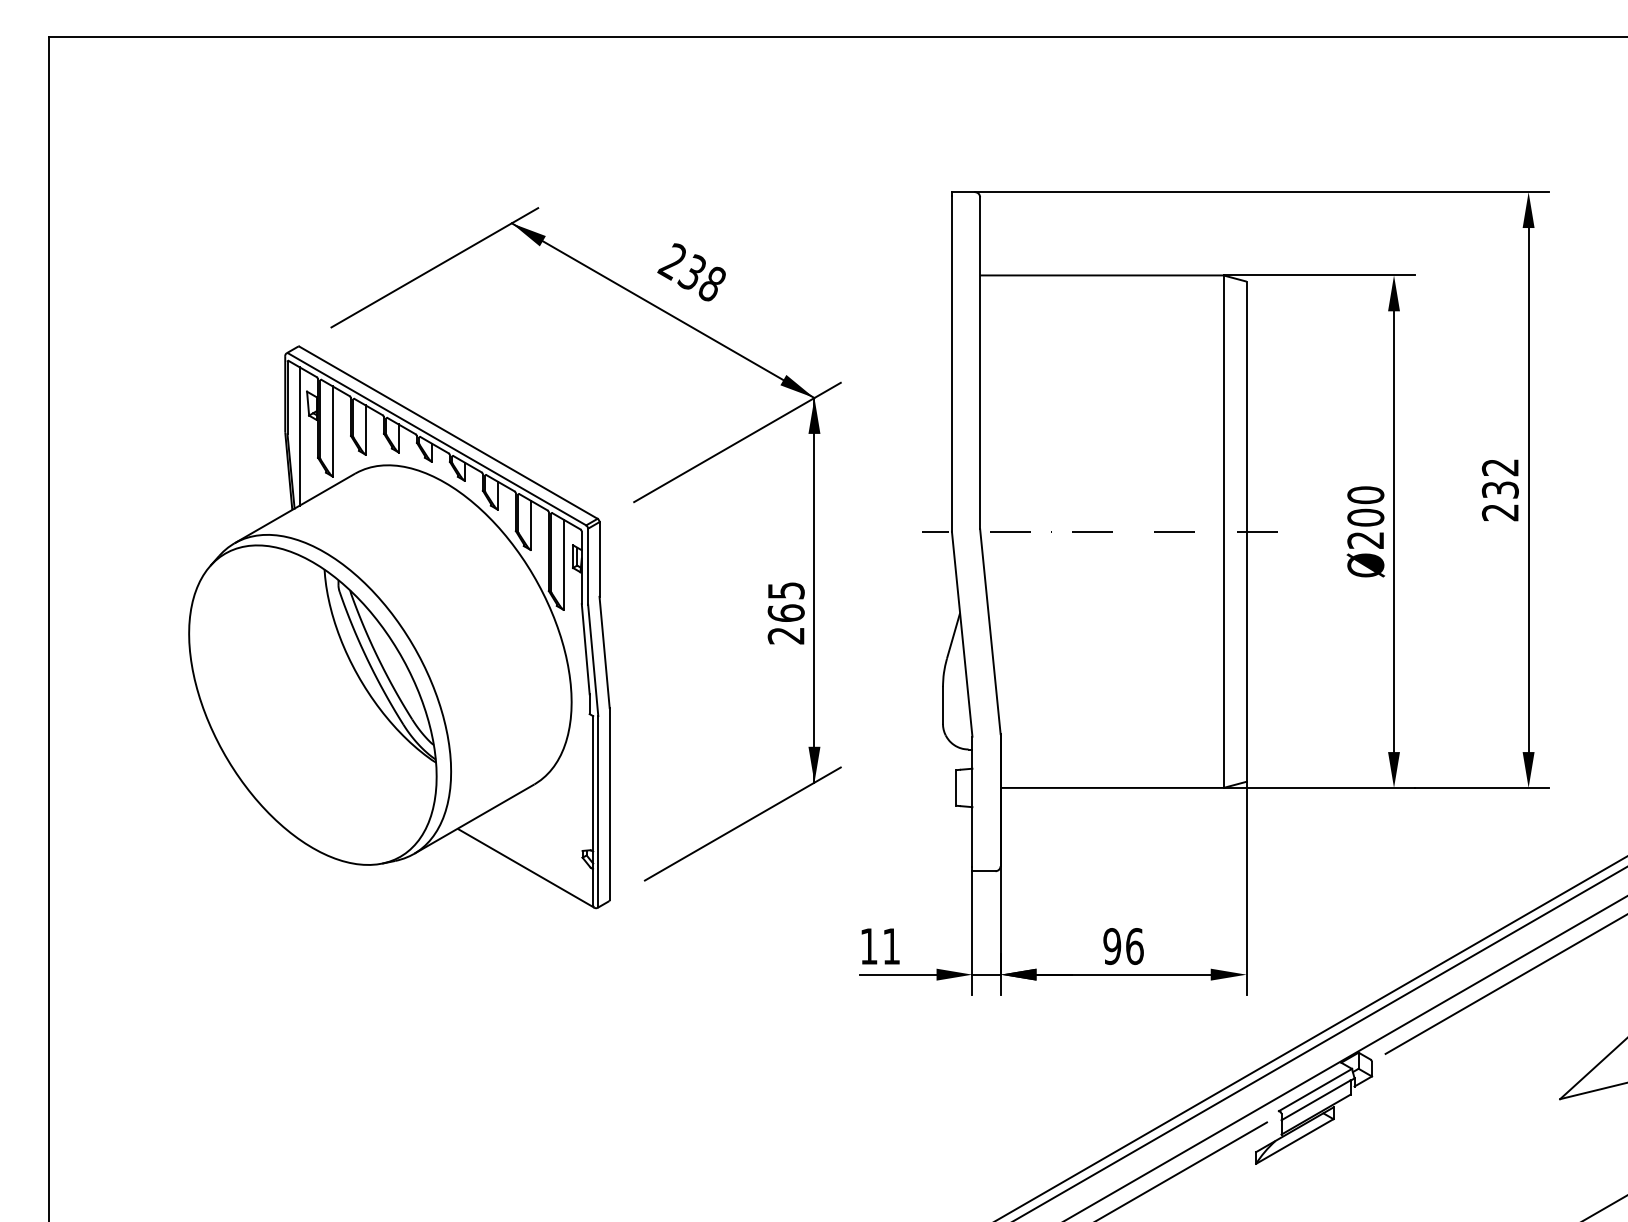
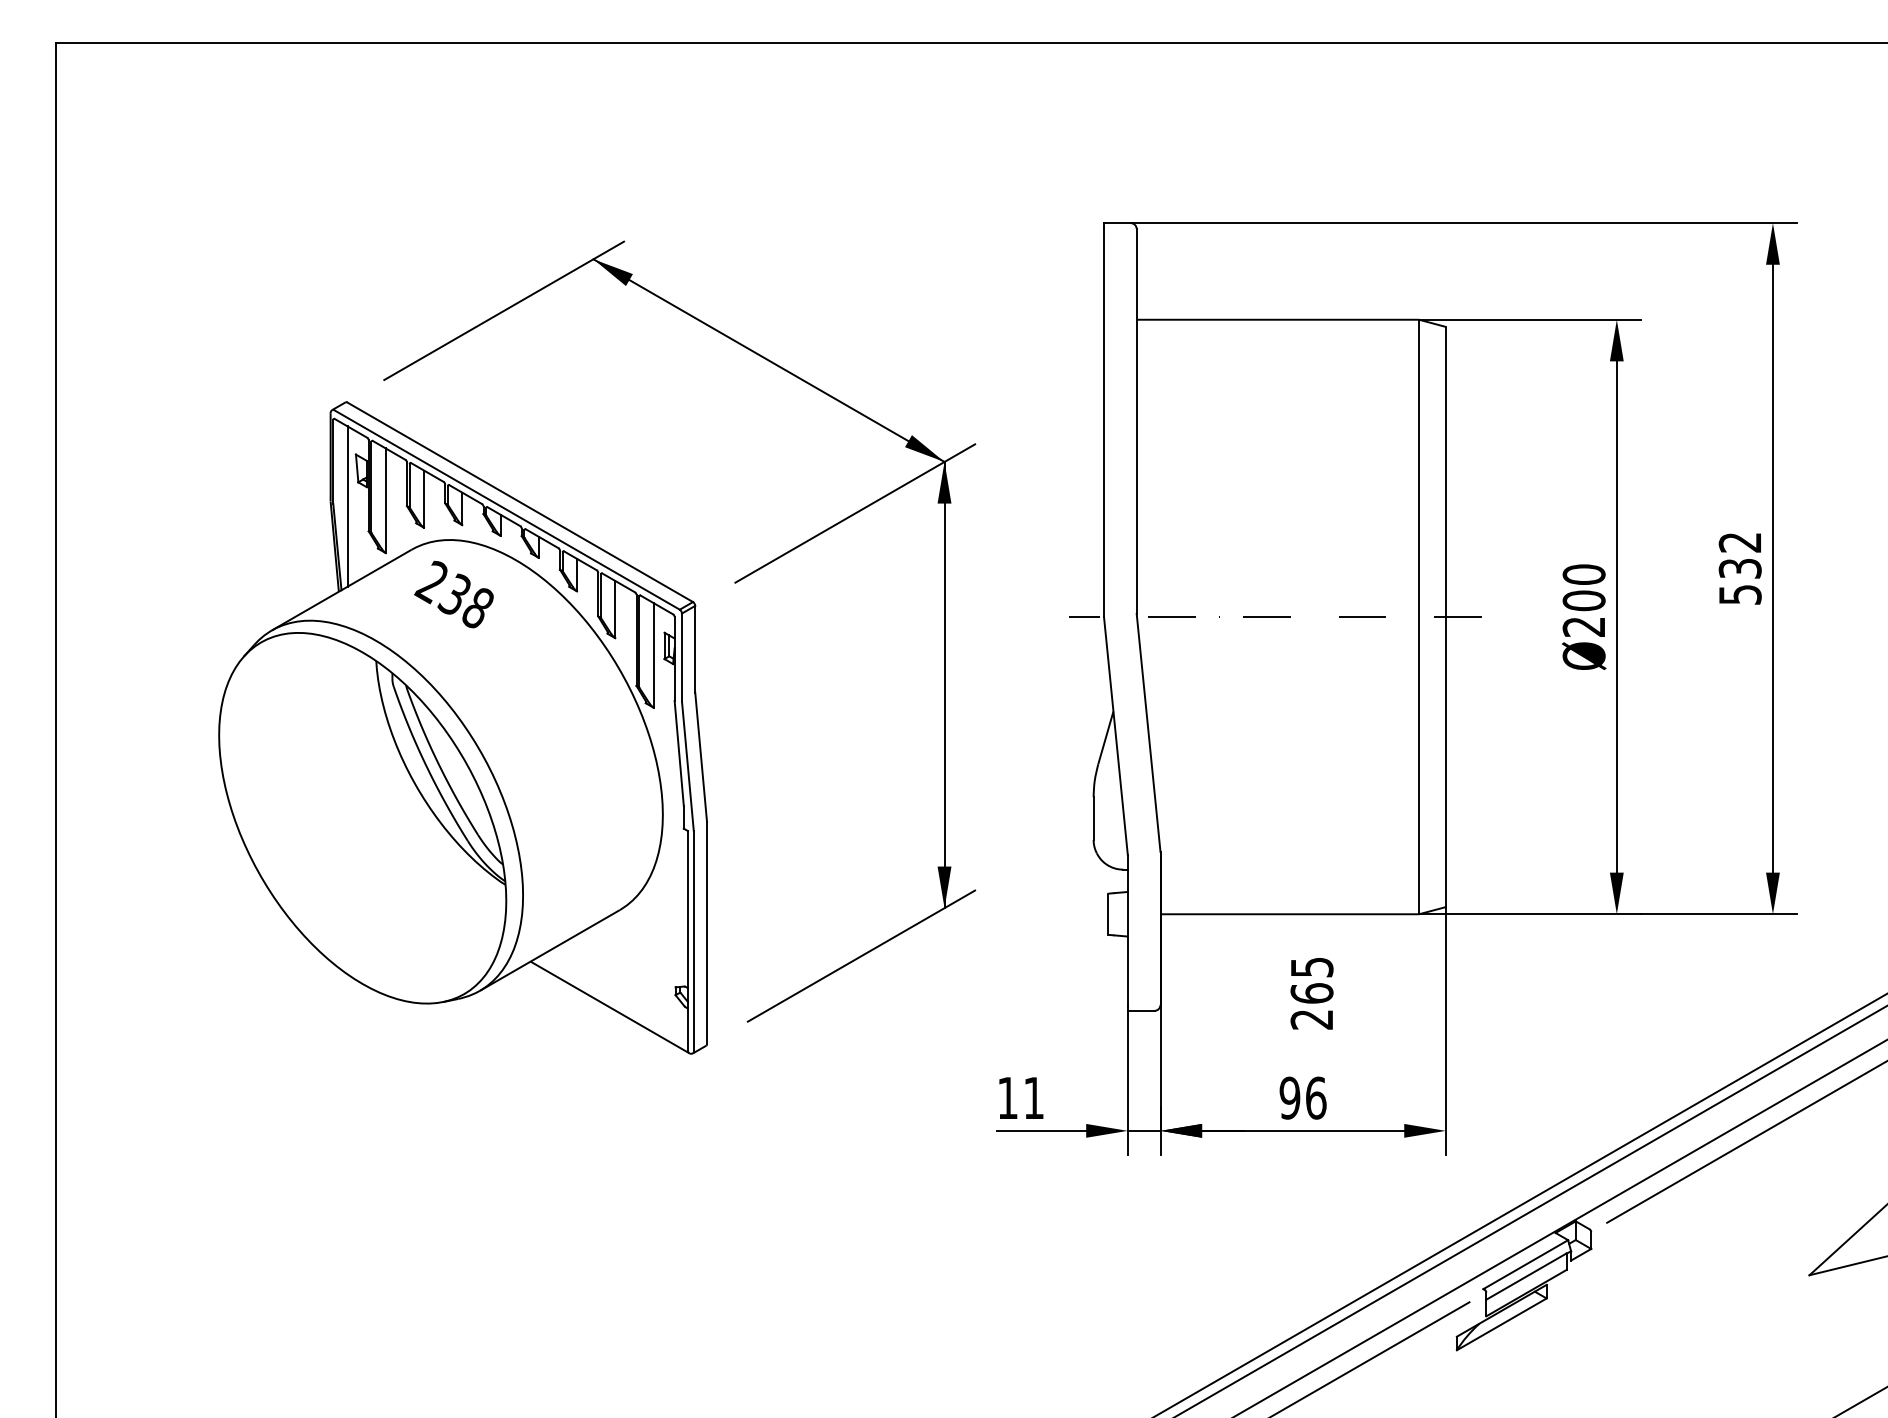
text: (691, 272) -> (453, 594), moved
text: (1499, 512) -> (1739, 594), 232 -> 532
text: (785, 613) -> (1311, 993), moved

